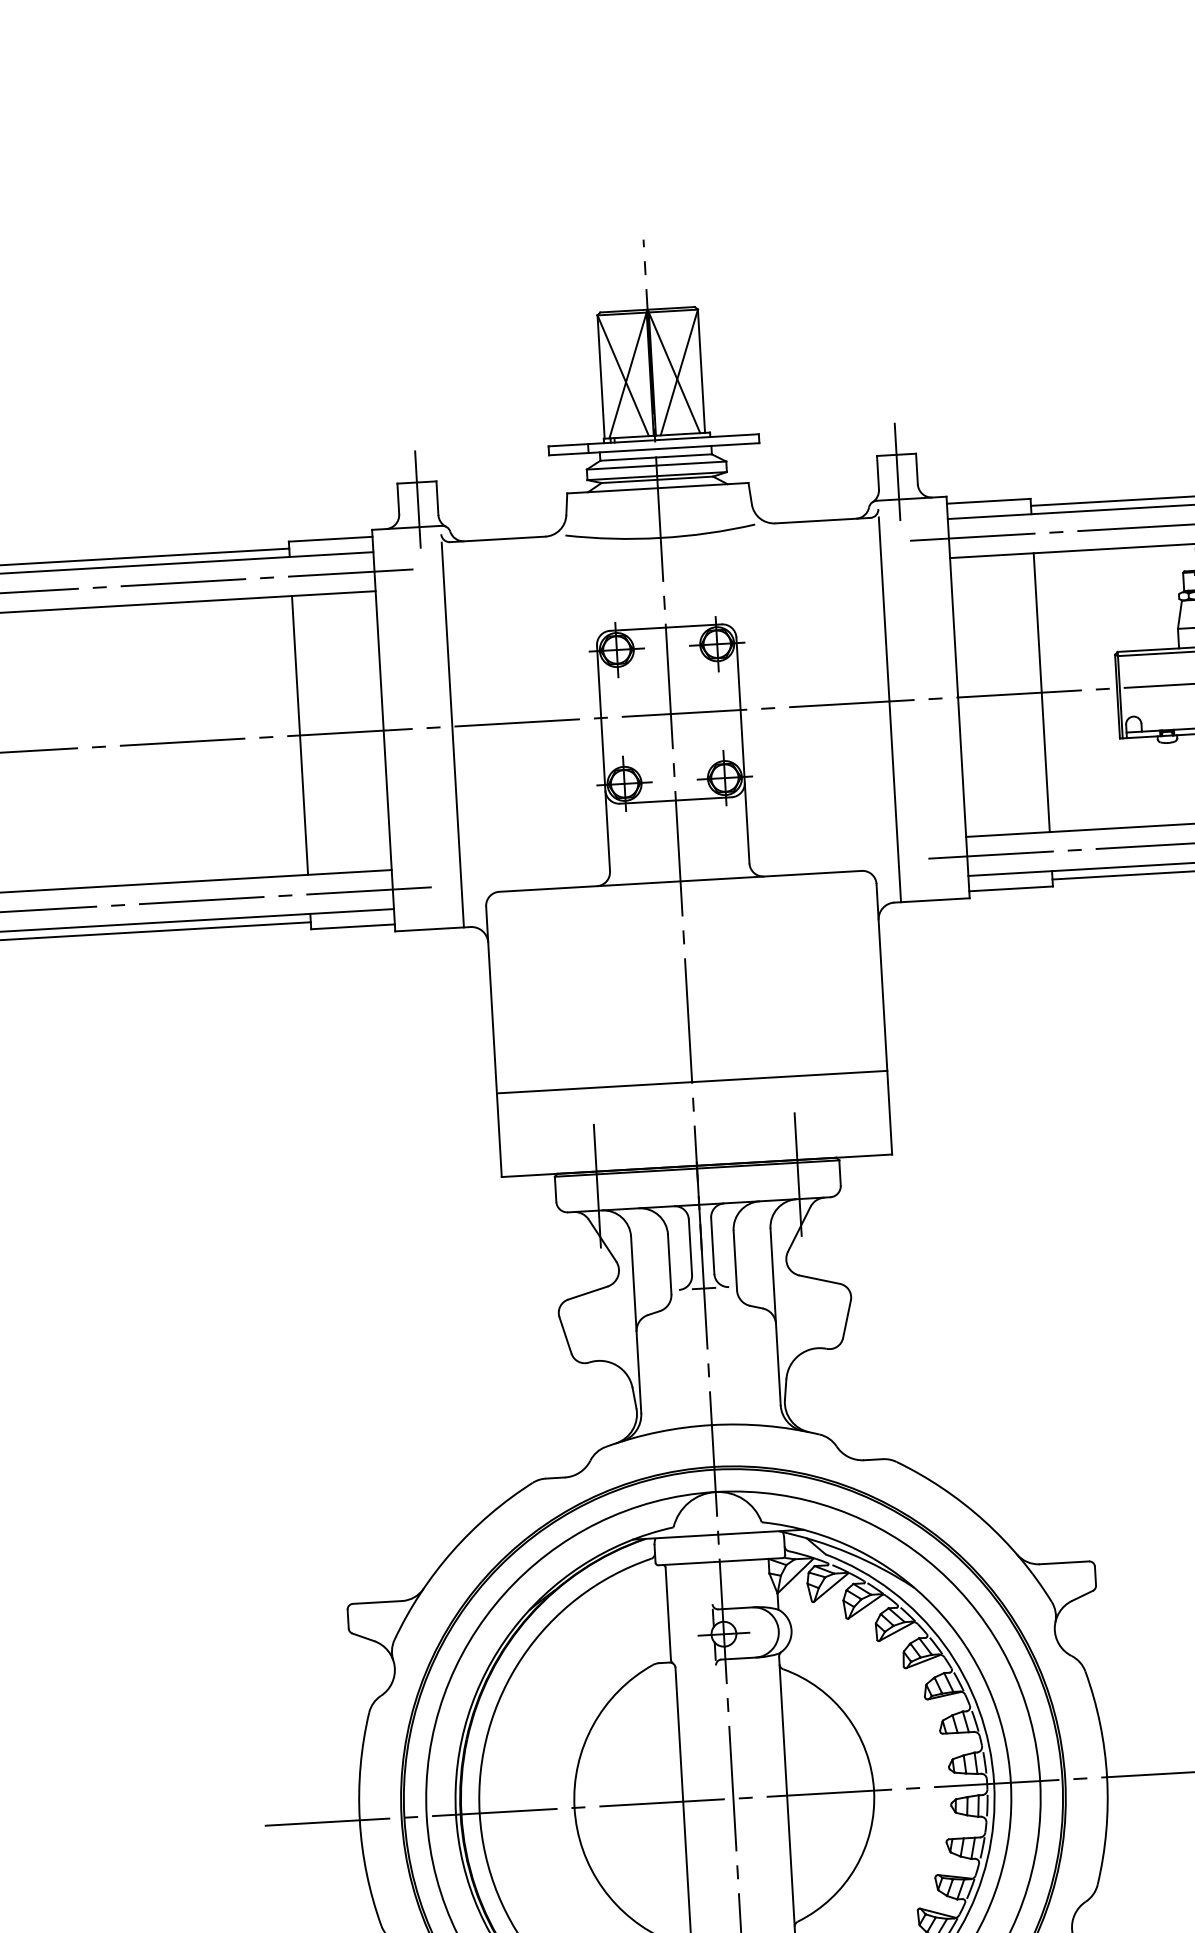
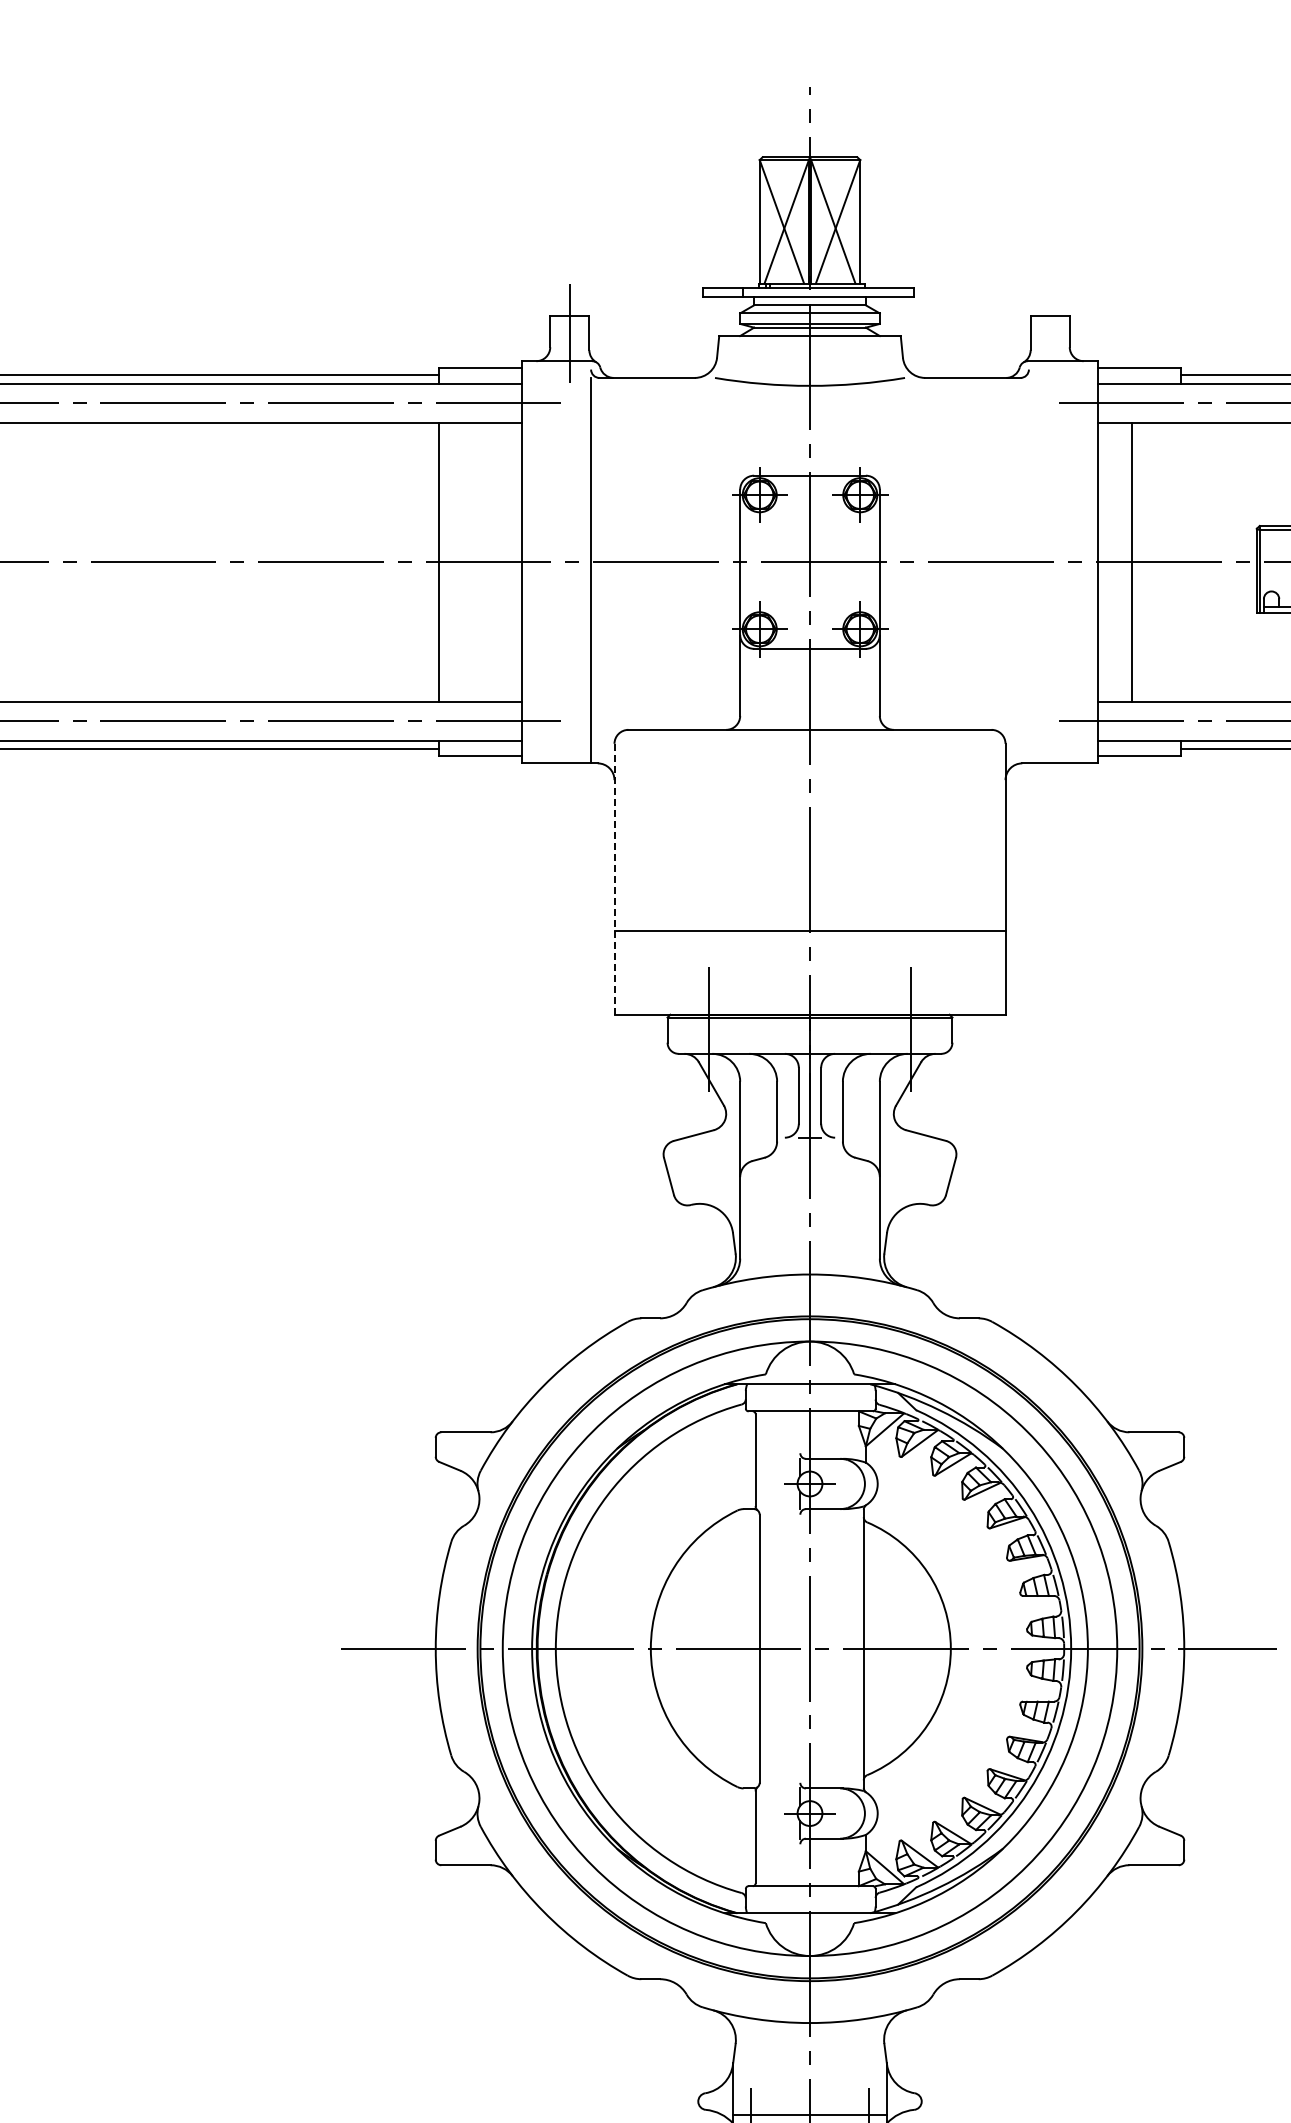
line: (897, 471) -> (1050, 333), removed
line: (1041, 691) -> (1132, 561), moved
line: (889, 709) -> (1028, 570), removed
line: (493, 1042) -> (614, 879), solid -> dashed

